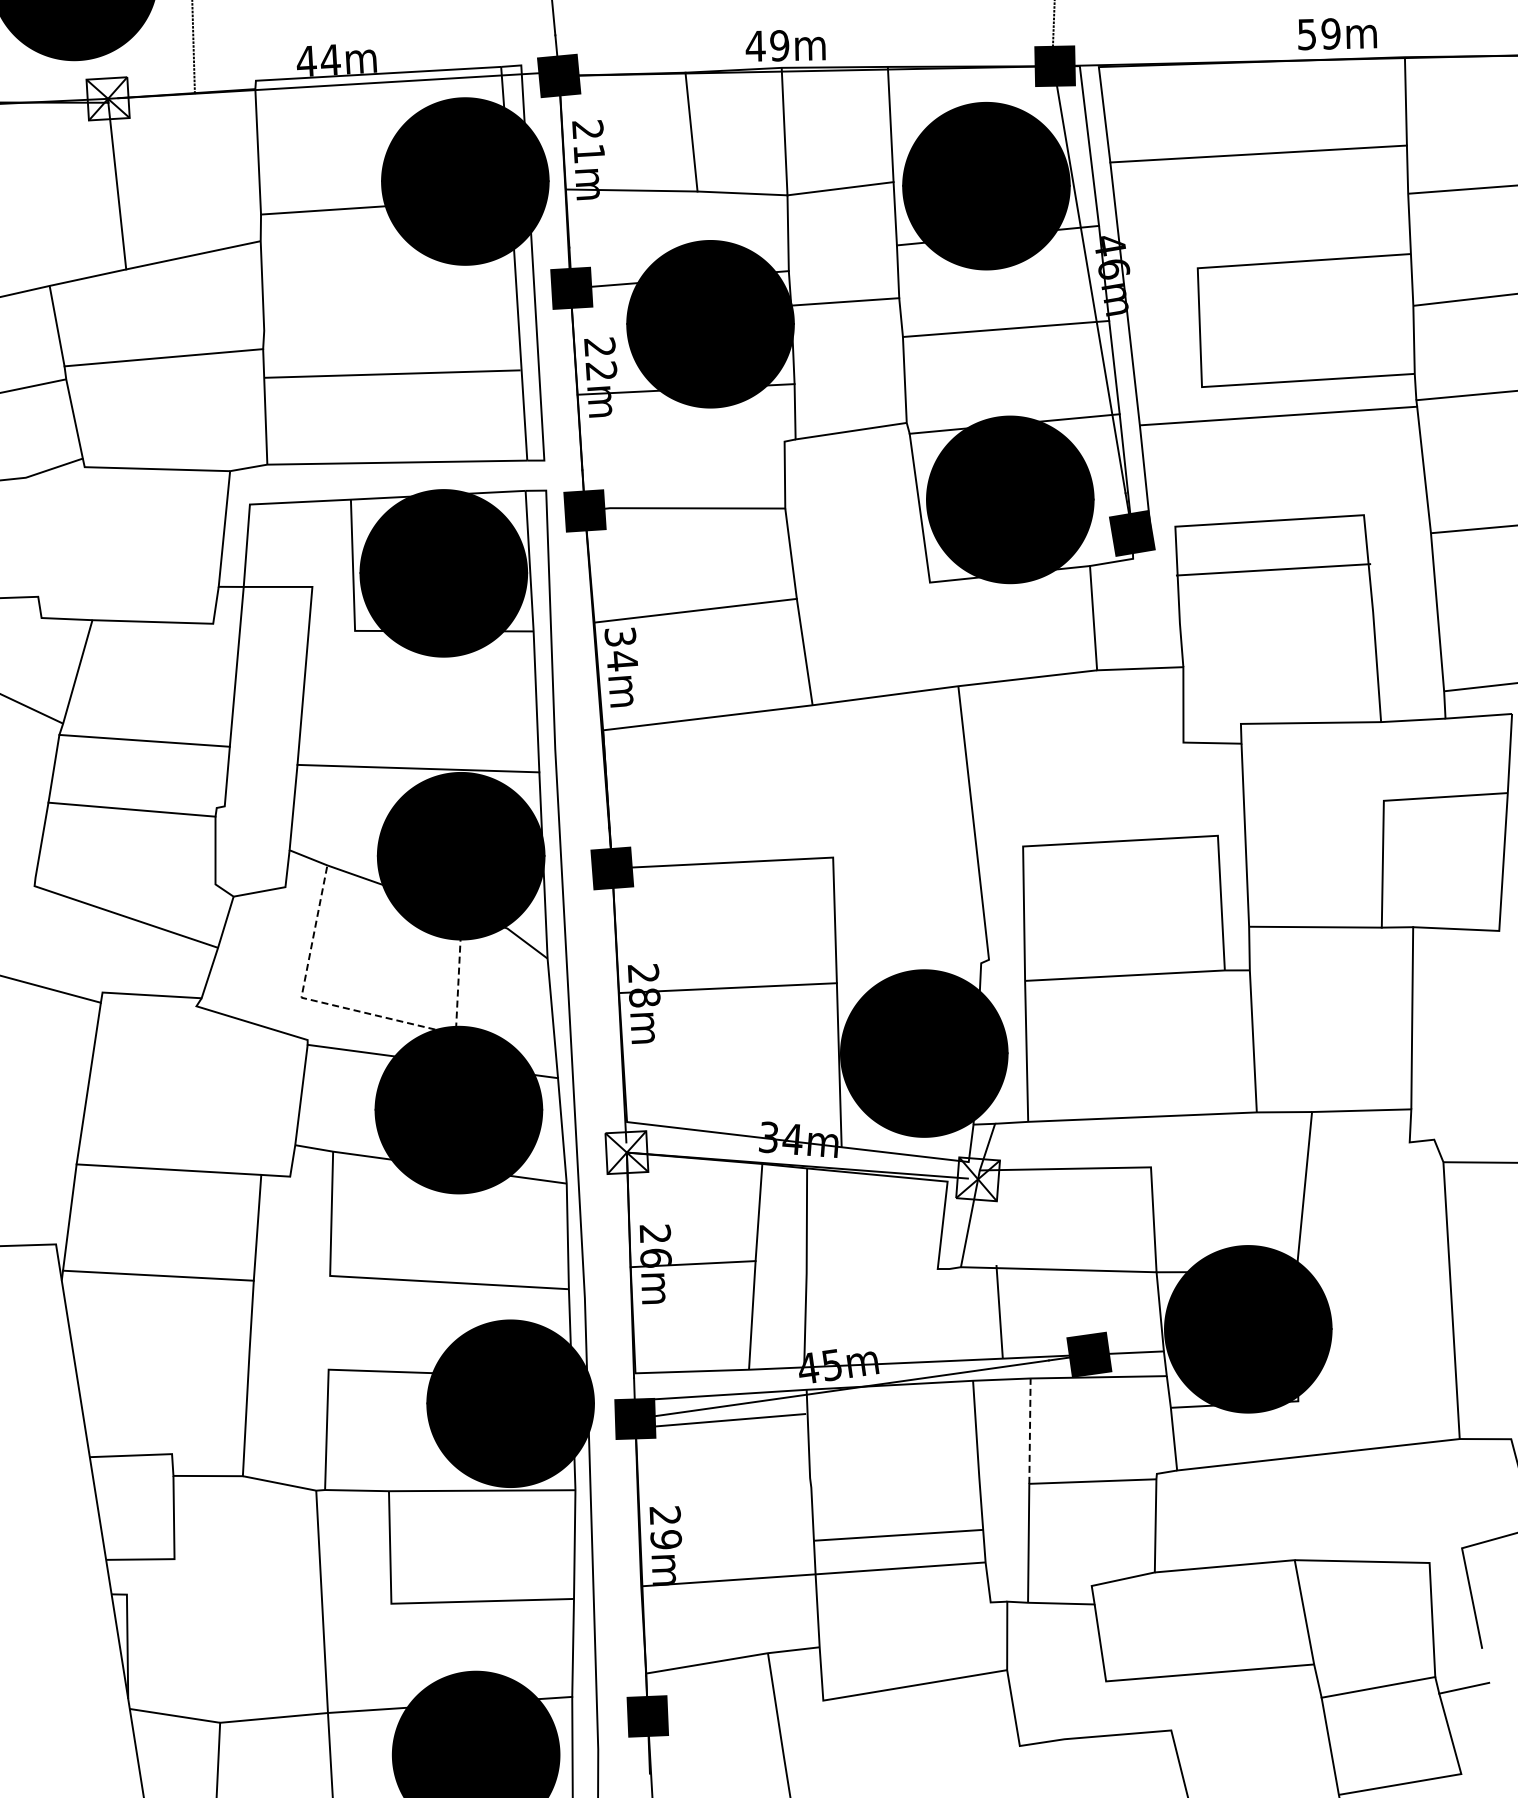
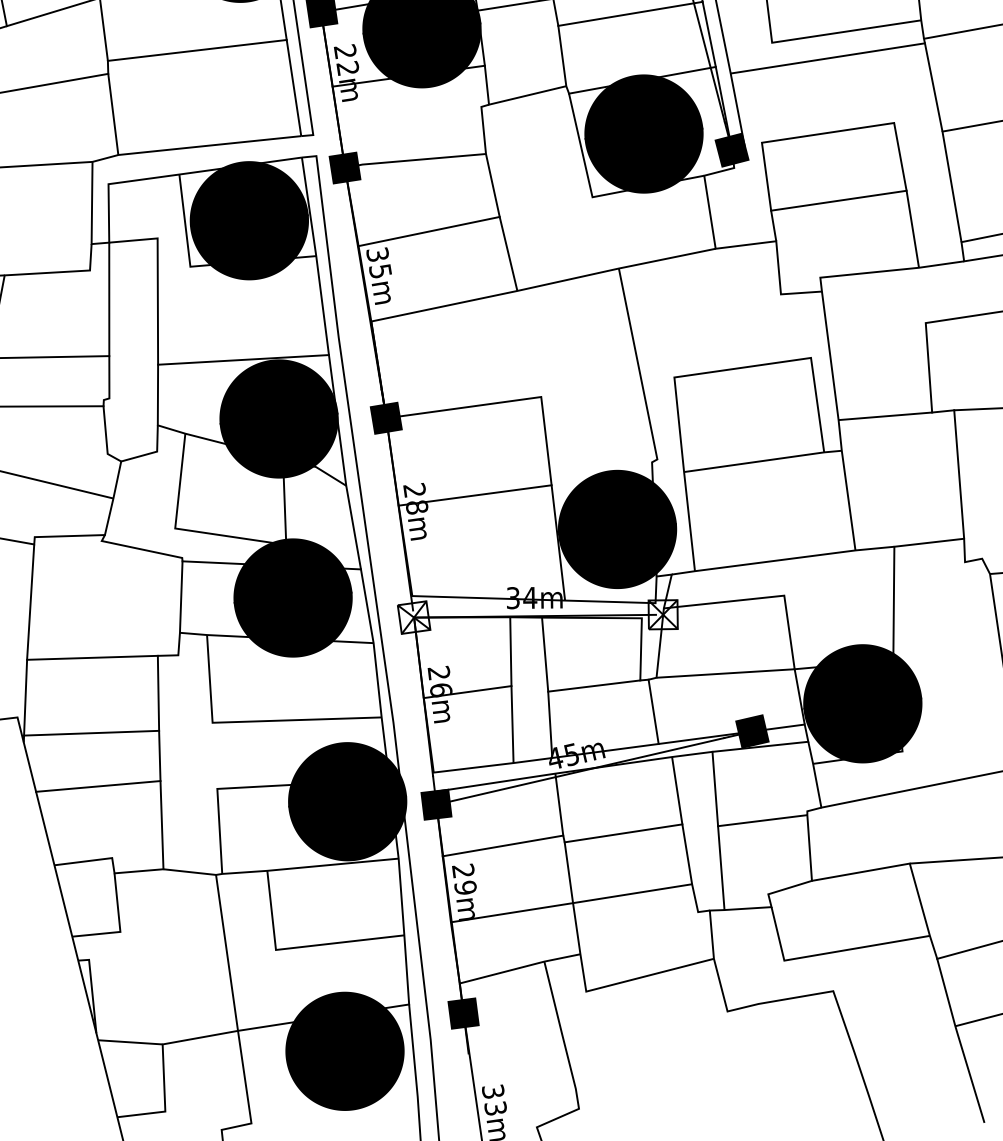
line: (392, 373) -> (197, 50), moved
line: (1273, 569) -> (838, 200), moved
text: (622, 661) -> (380, 271), 34m -> 35m
line: (372, 1014) -> (226, 535), dashed -> solid
line: (871, 1271) -> (593, 686), added
line: (999, 1311) -> (653, 711), moved
line: (161, 1351) -> (98, 786), added
line: (718, 1421) -> (502, 846), moved
line: (1029, 1431) -> (714, 789), dashed -> solid
line: (898, 1534) -> (623, 832), moved

